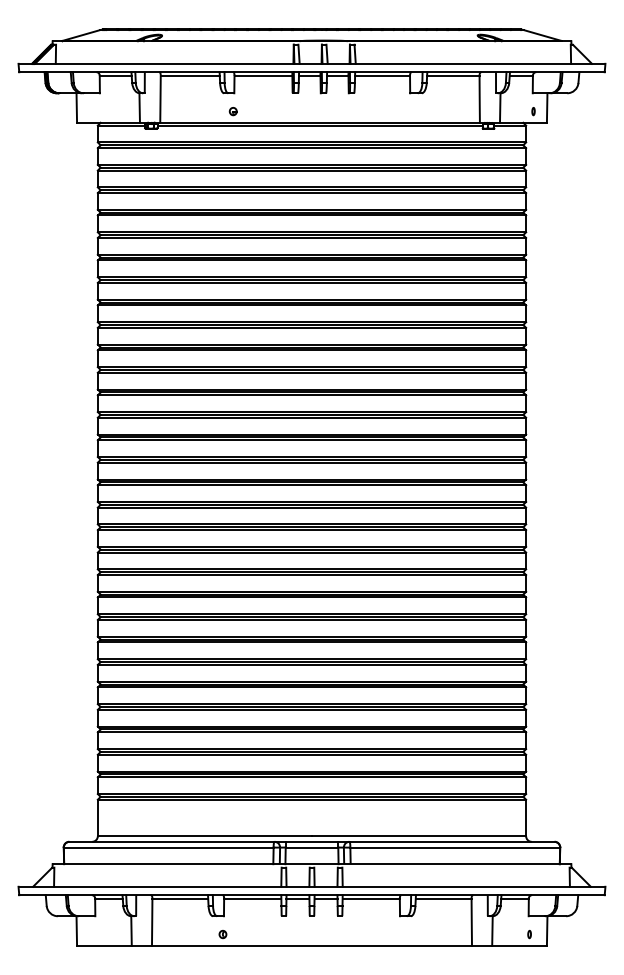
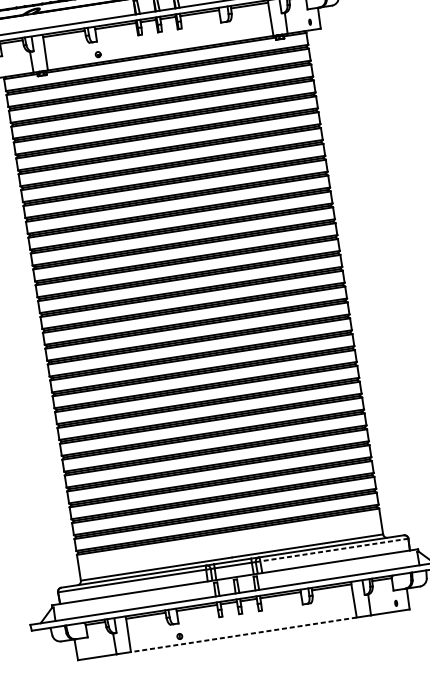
line: (455, 847) -> (334, 549), solid -> dashed
line: (311, 945) -> (243, 634), solid -> dashed

